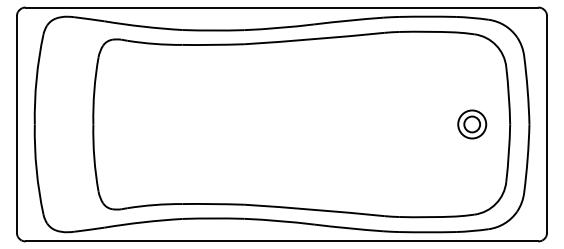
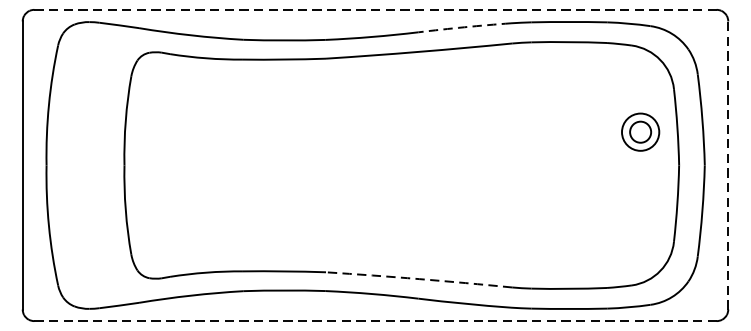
line: (282, 7) -> (376, 9), solid -> dashed
arc: (349, 20) -> (465, 27), solid -> dashed
line: (547, 123) -> (728, 164), solid -> dashed
part: (472, 124) -> (640, 132), moved
arc: (314, 209) -> (418, 278), solid -> dashed
line: (282, 241) -> (376, 321), solid -> dashed

